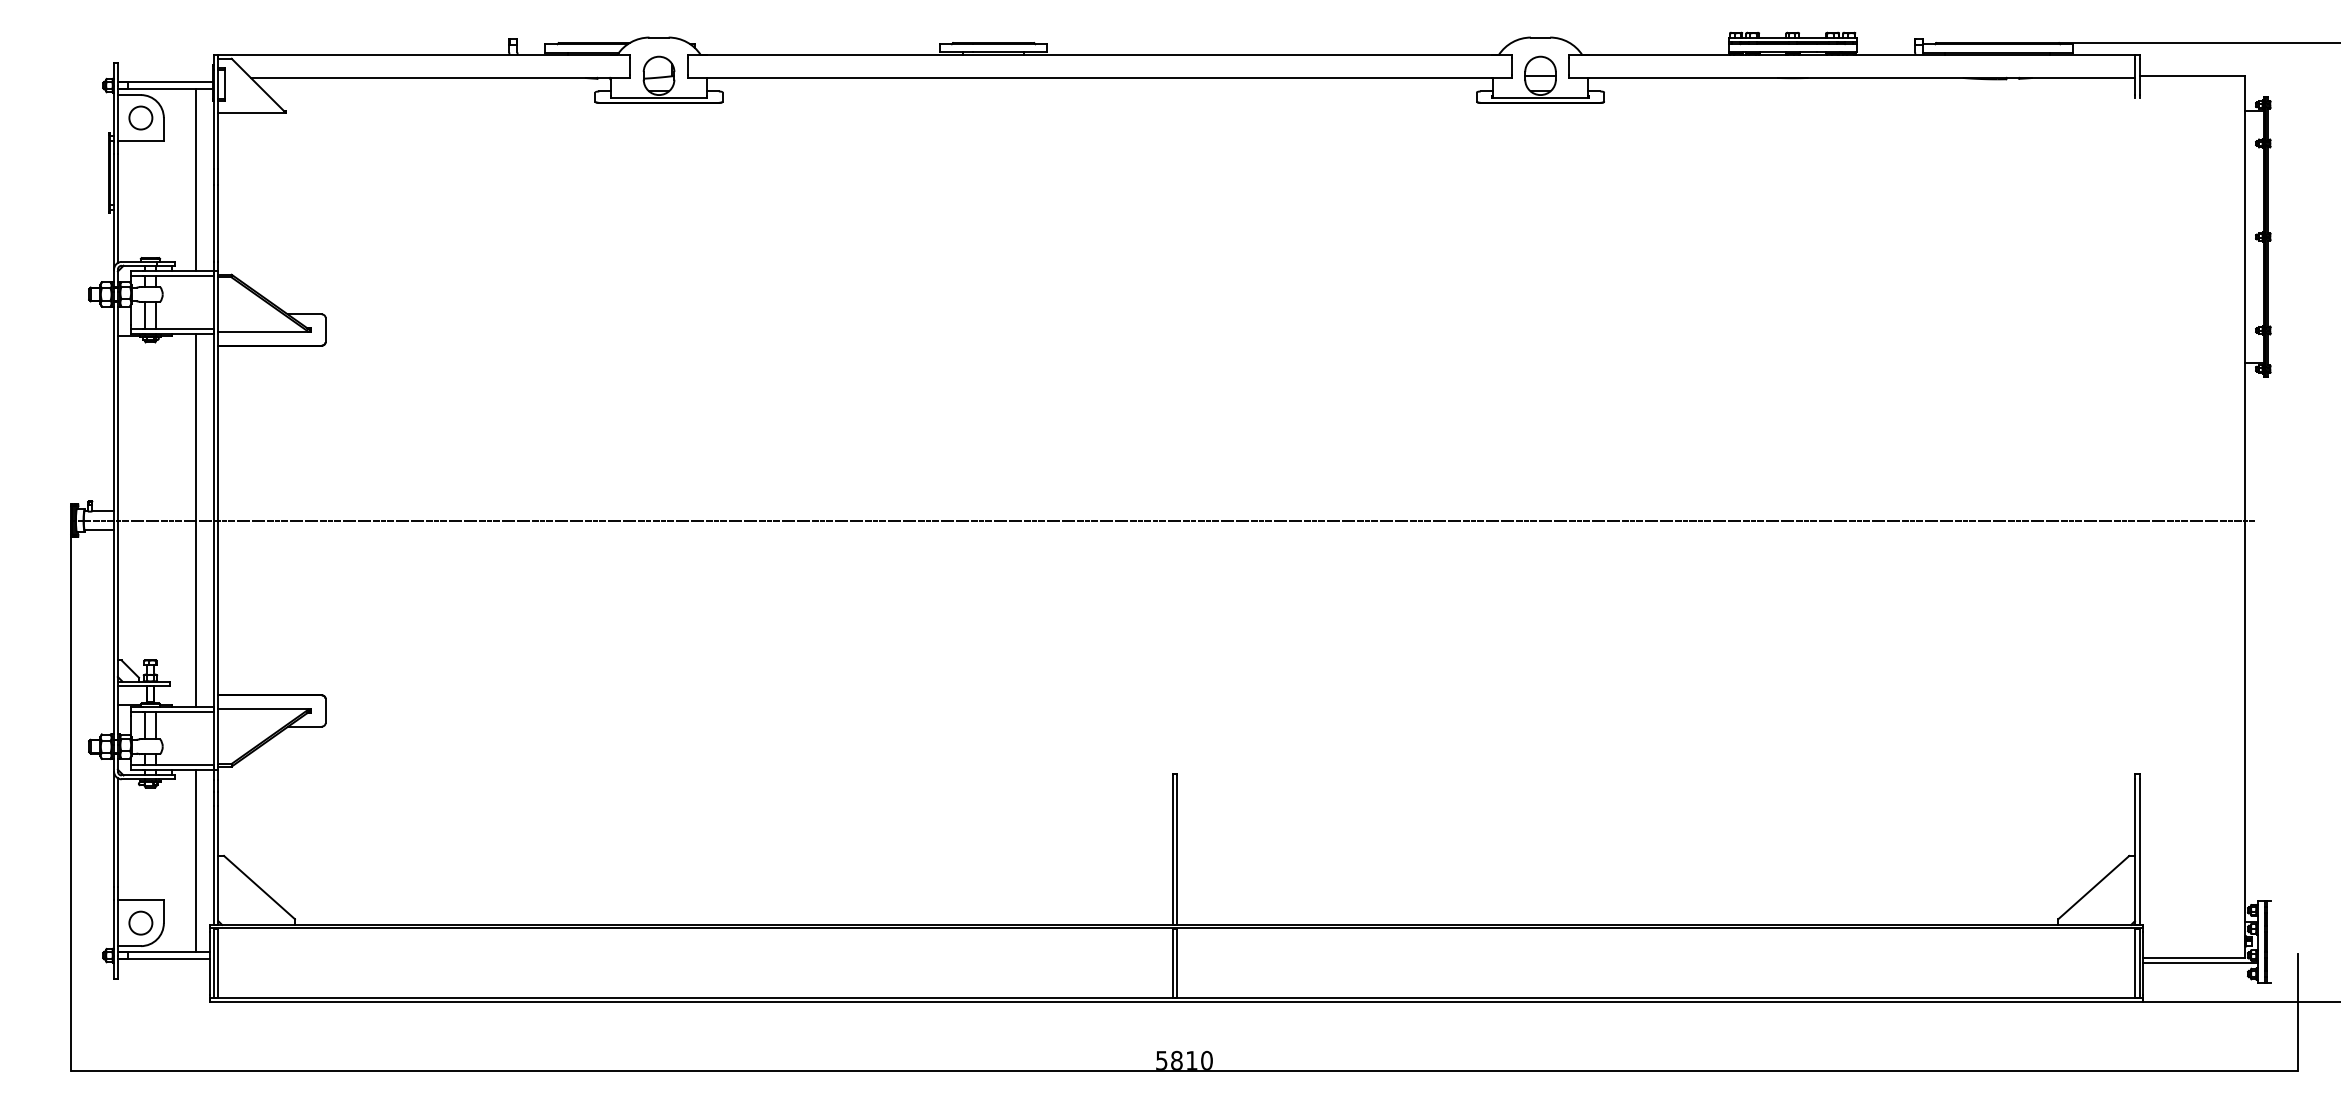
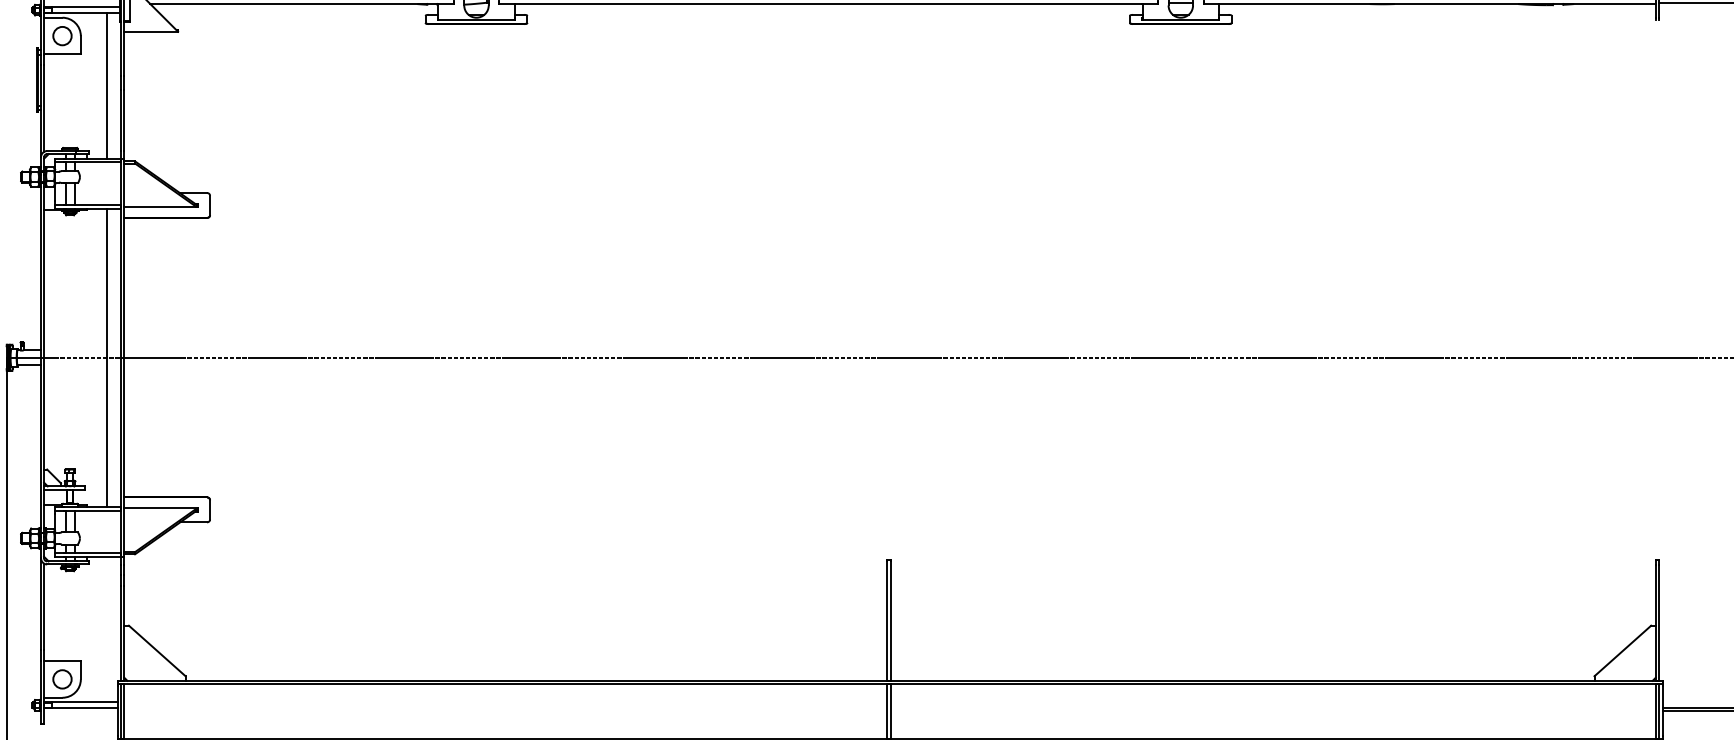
line: (196, 860) -> (106, 629), removed

